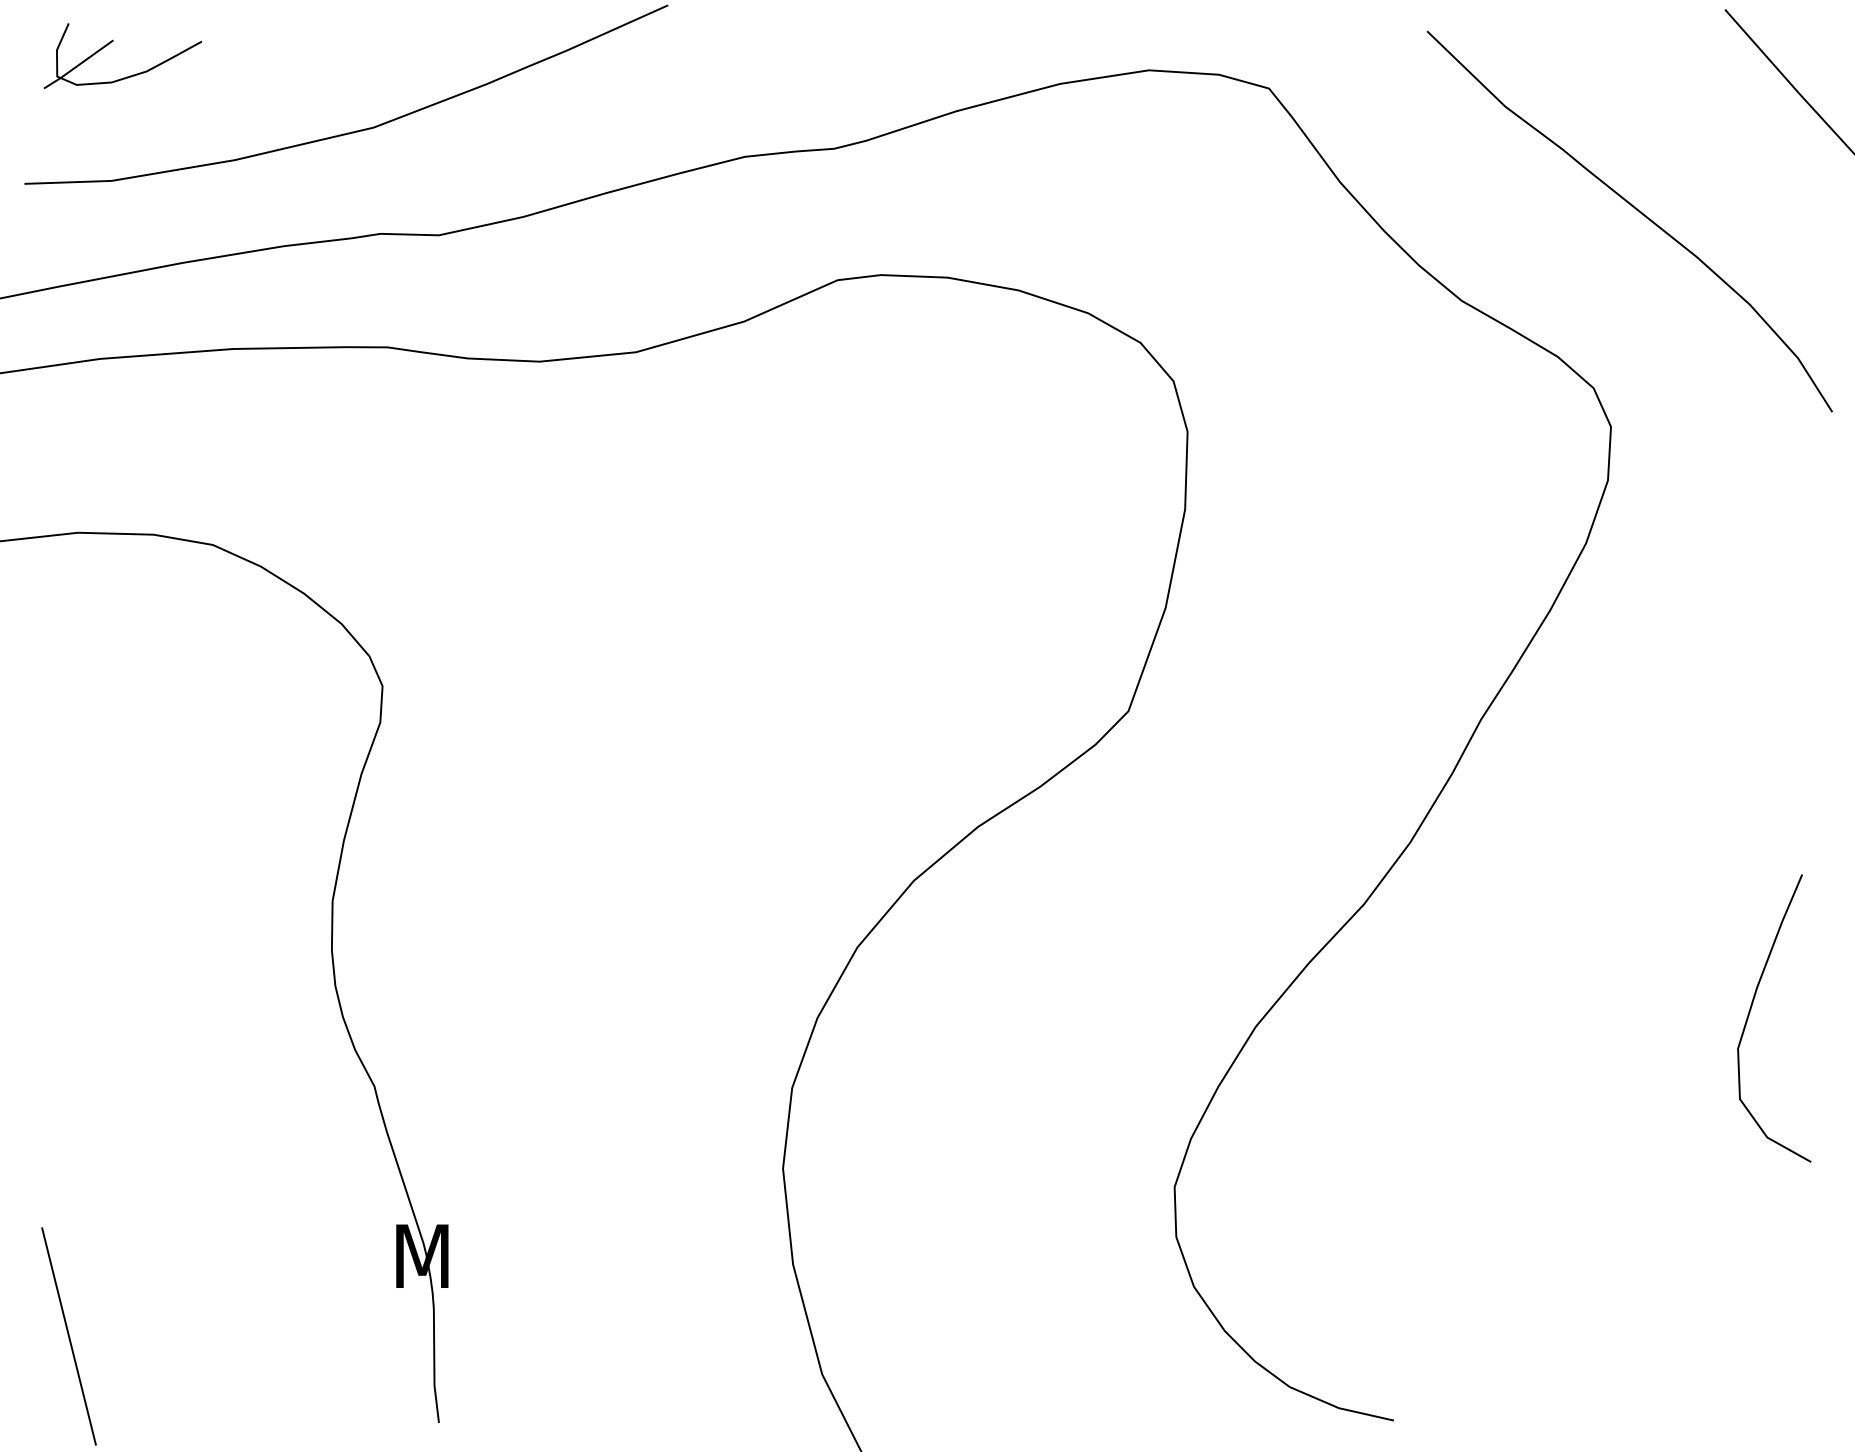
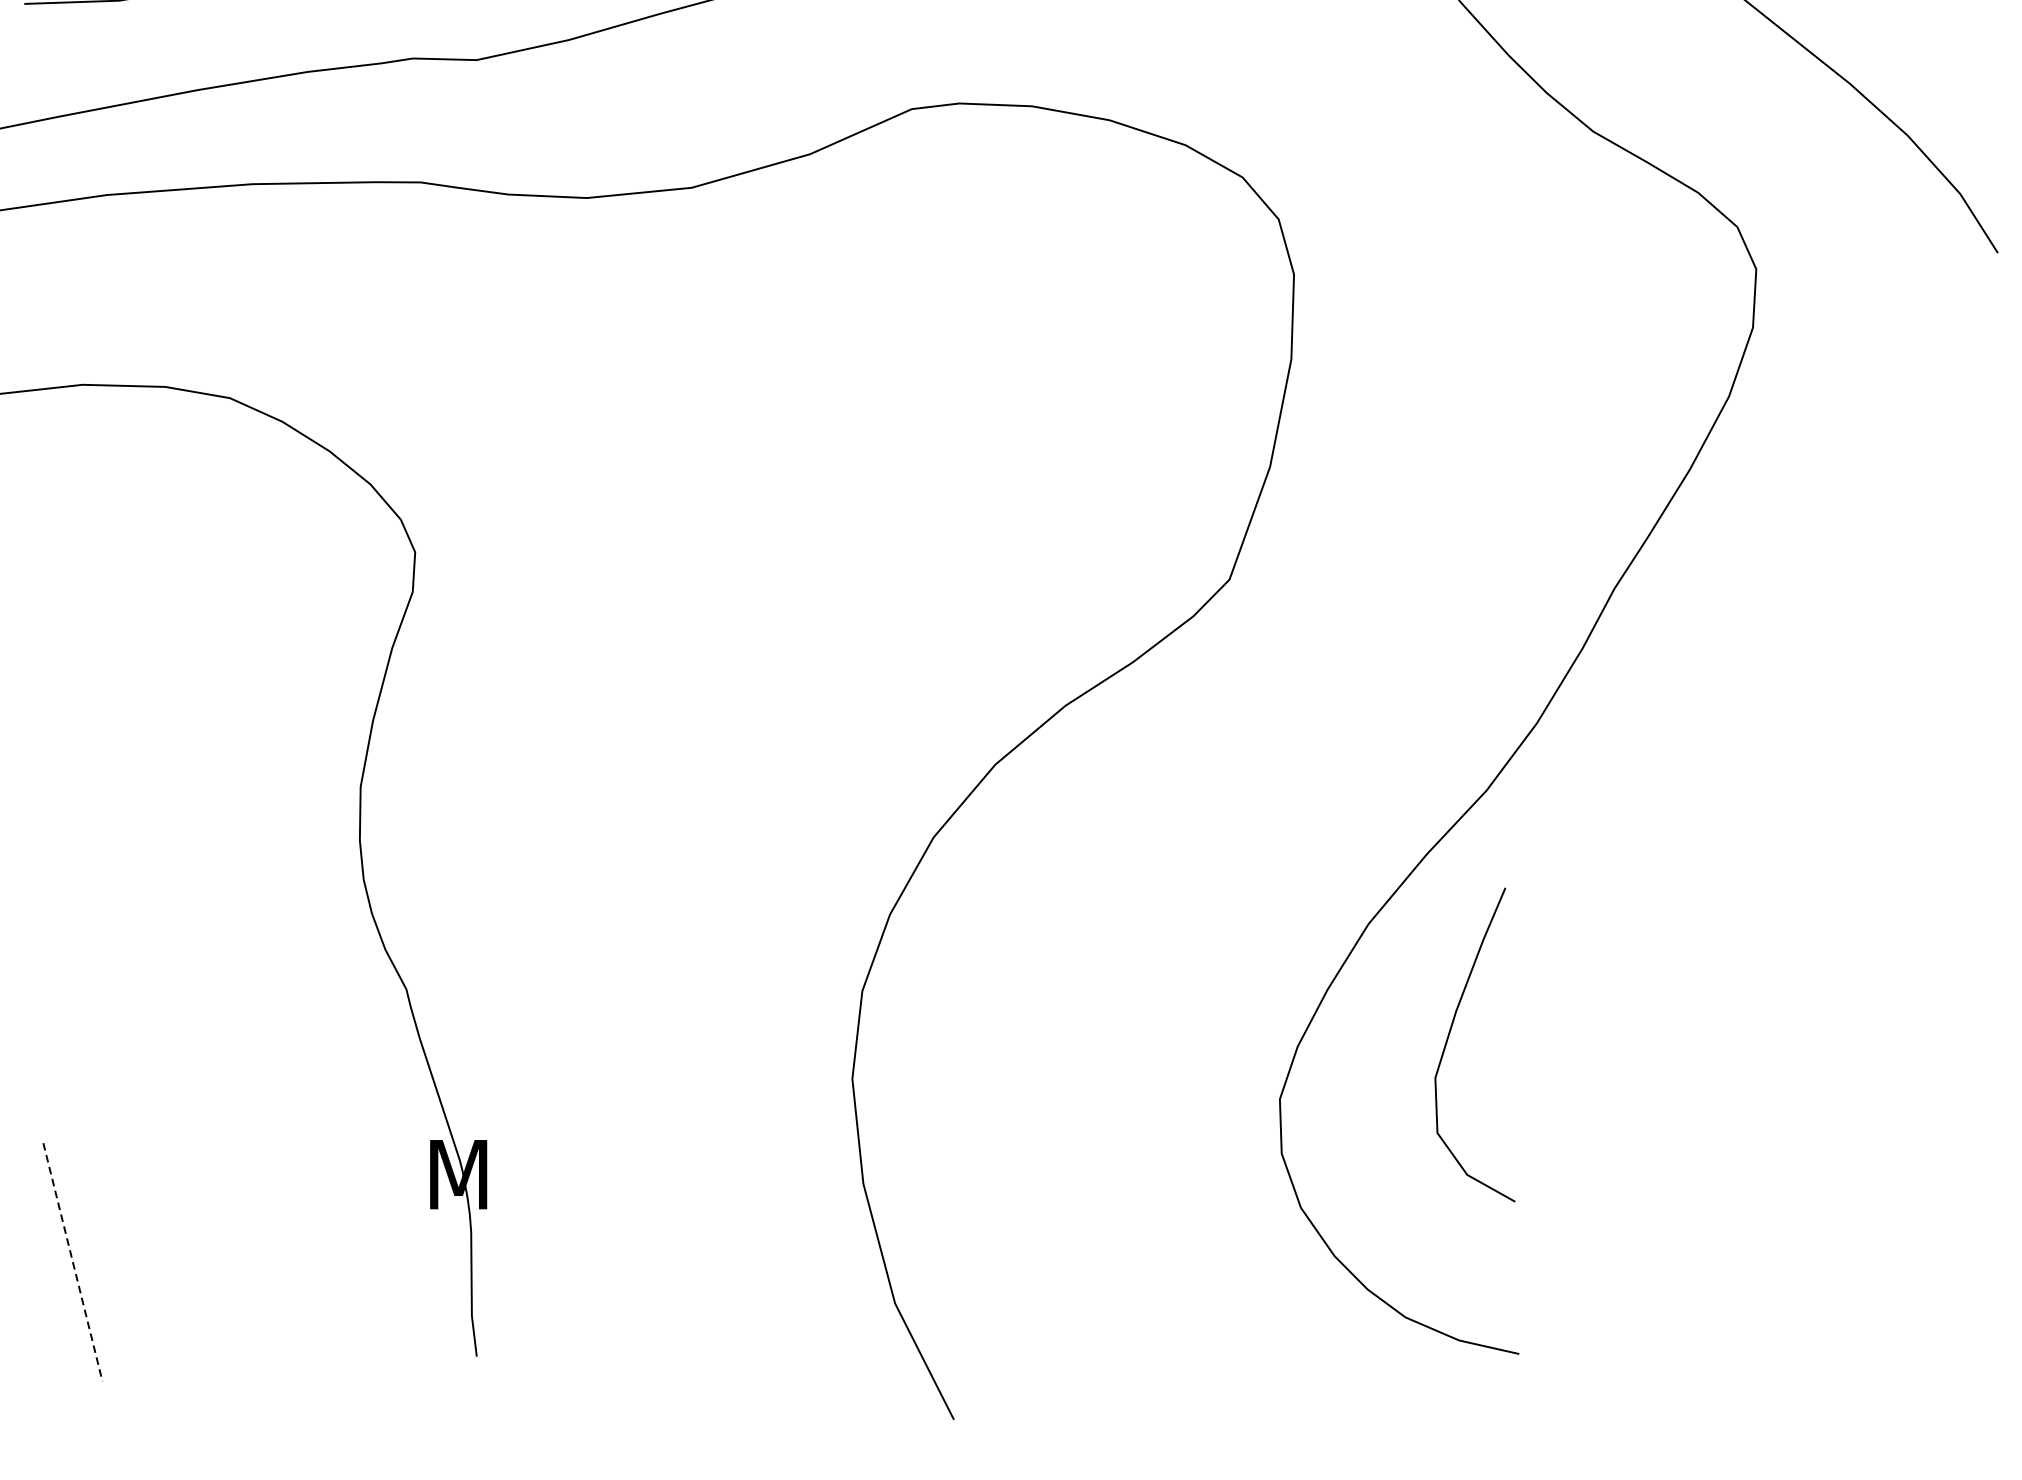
curve: (1751, 1009) -> (1450, 1035), moved
line: (69, 1336) -> (73, 1262), solid -> dashed

